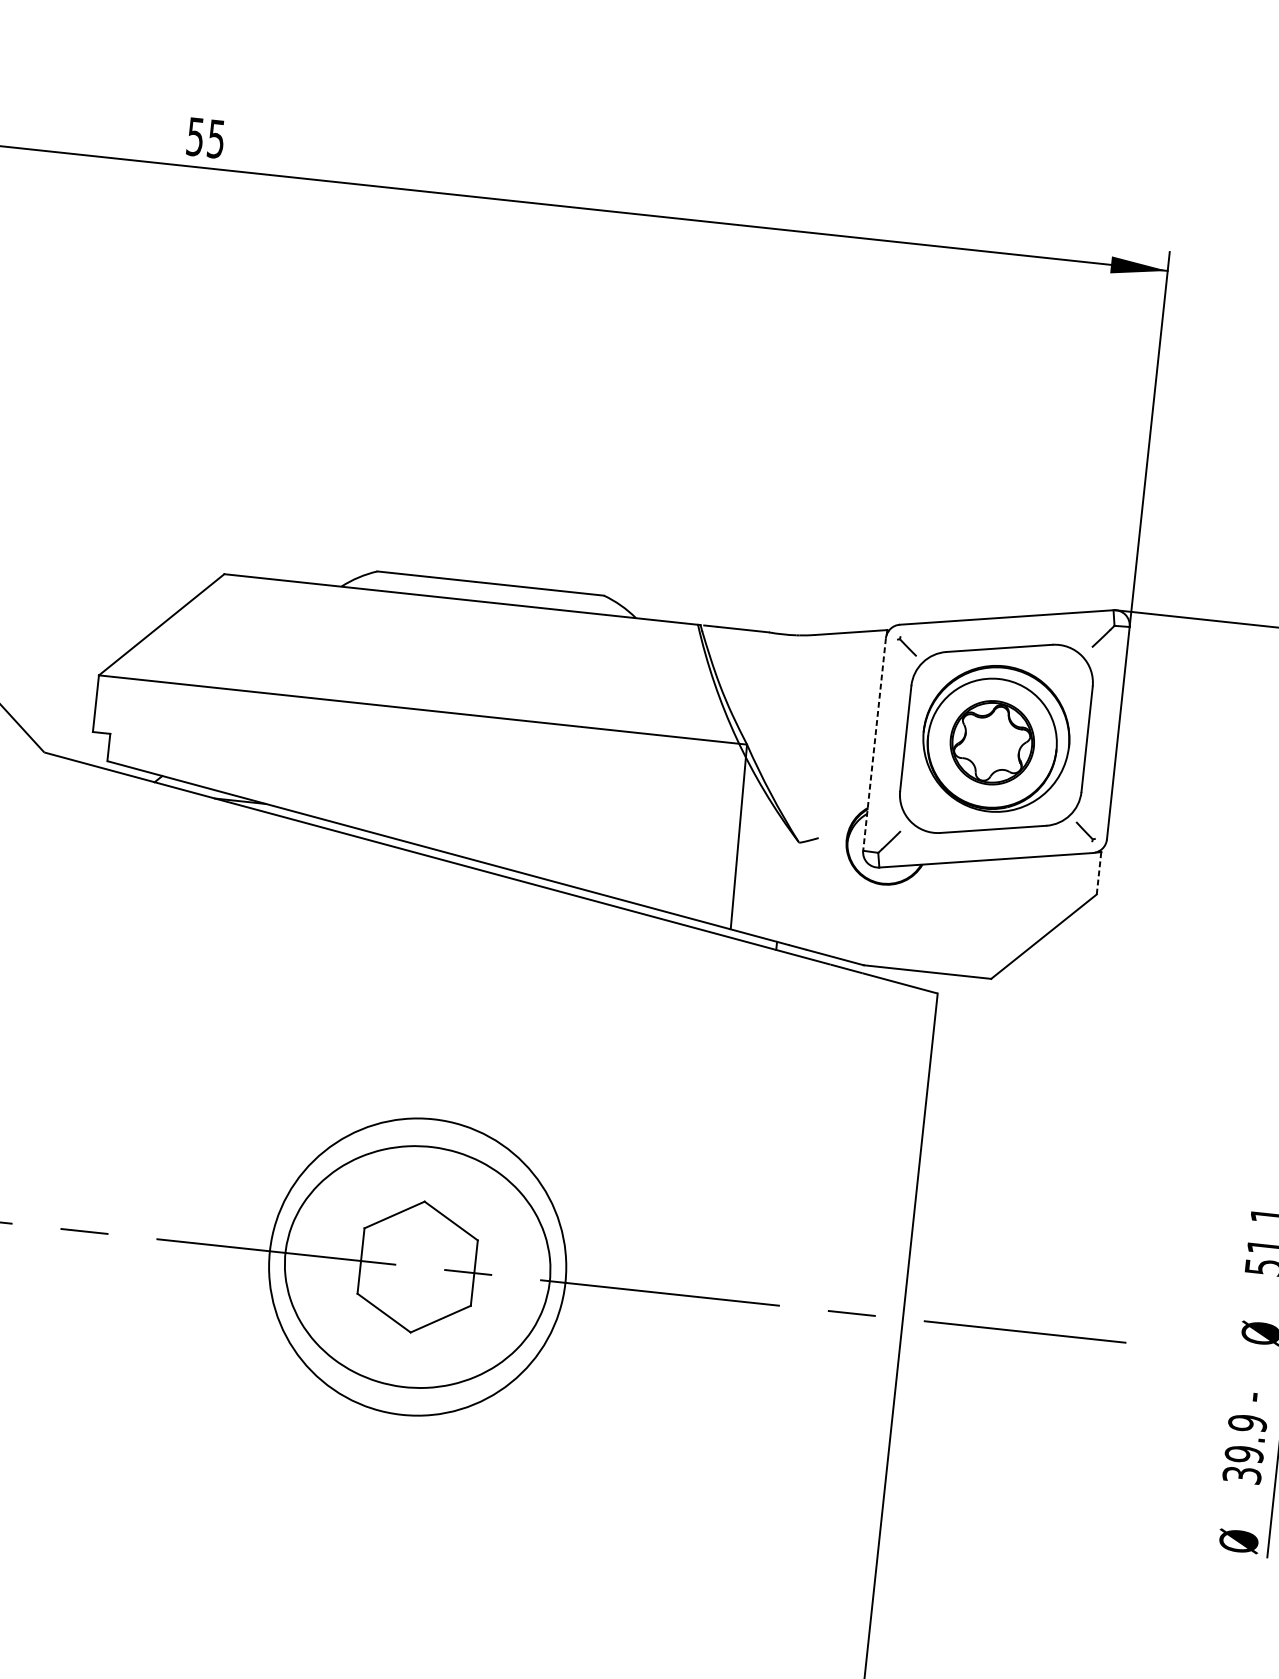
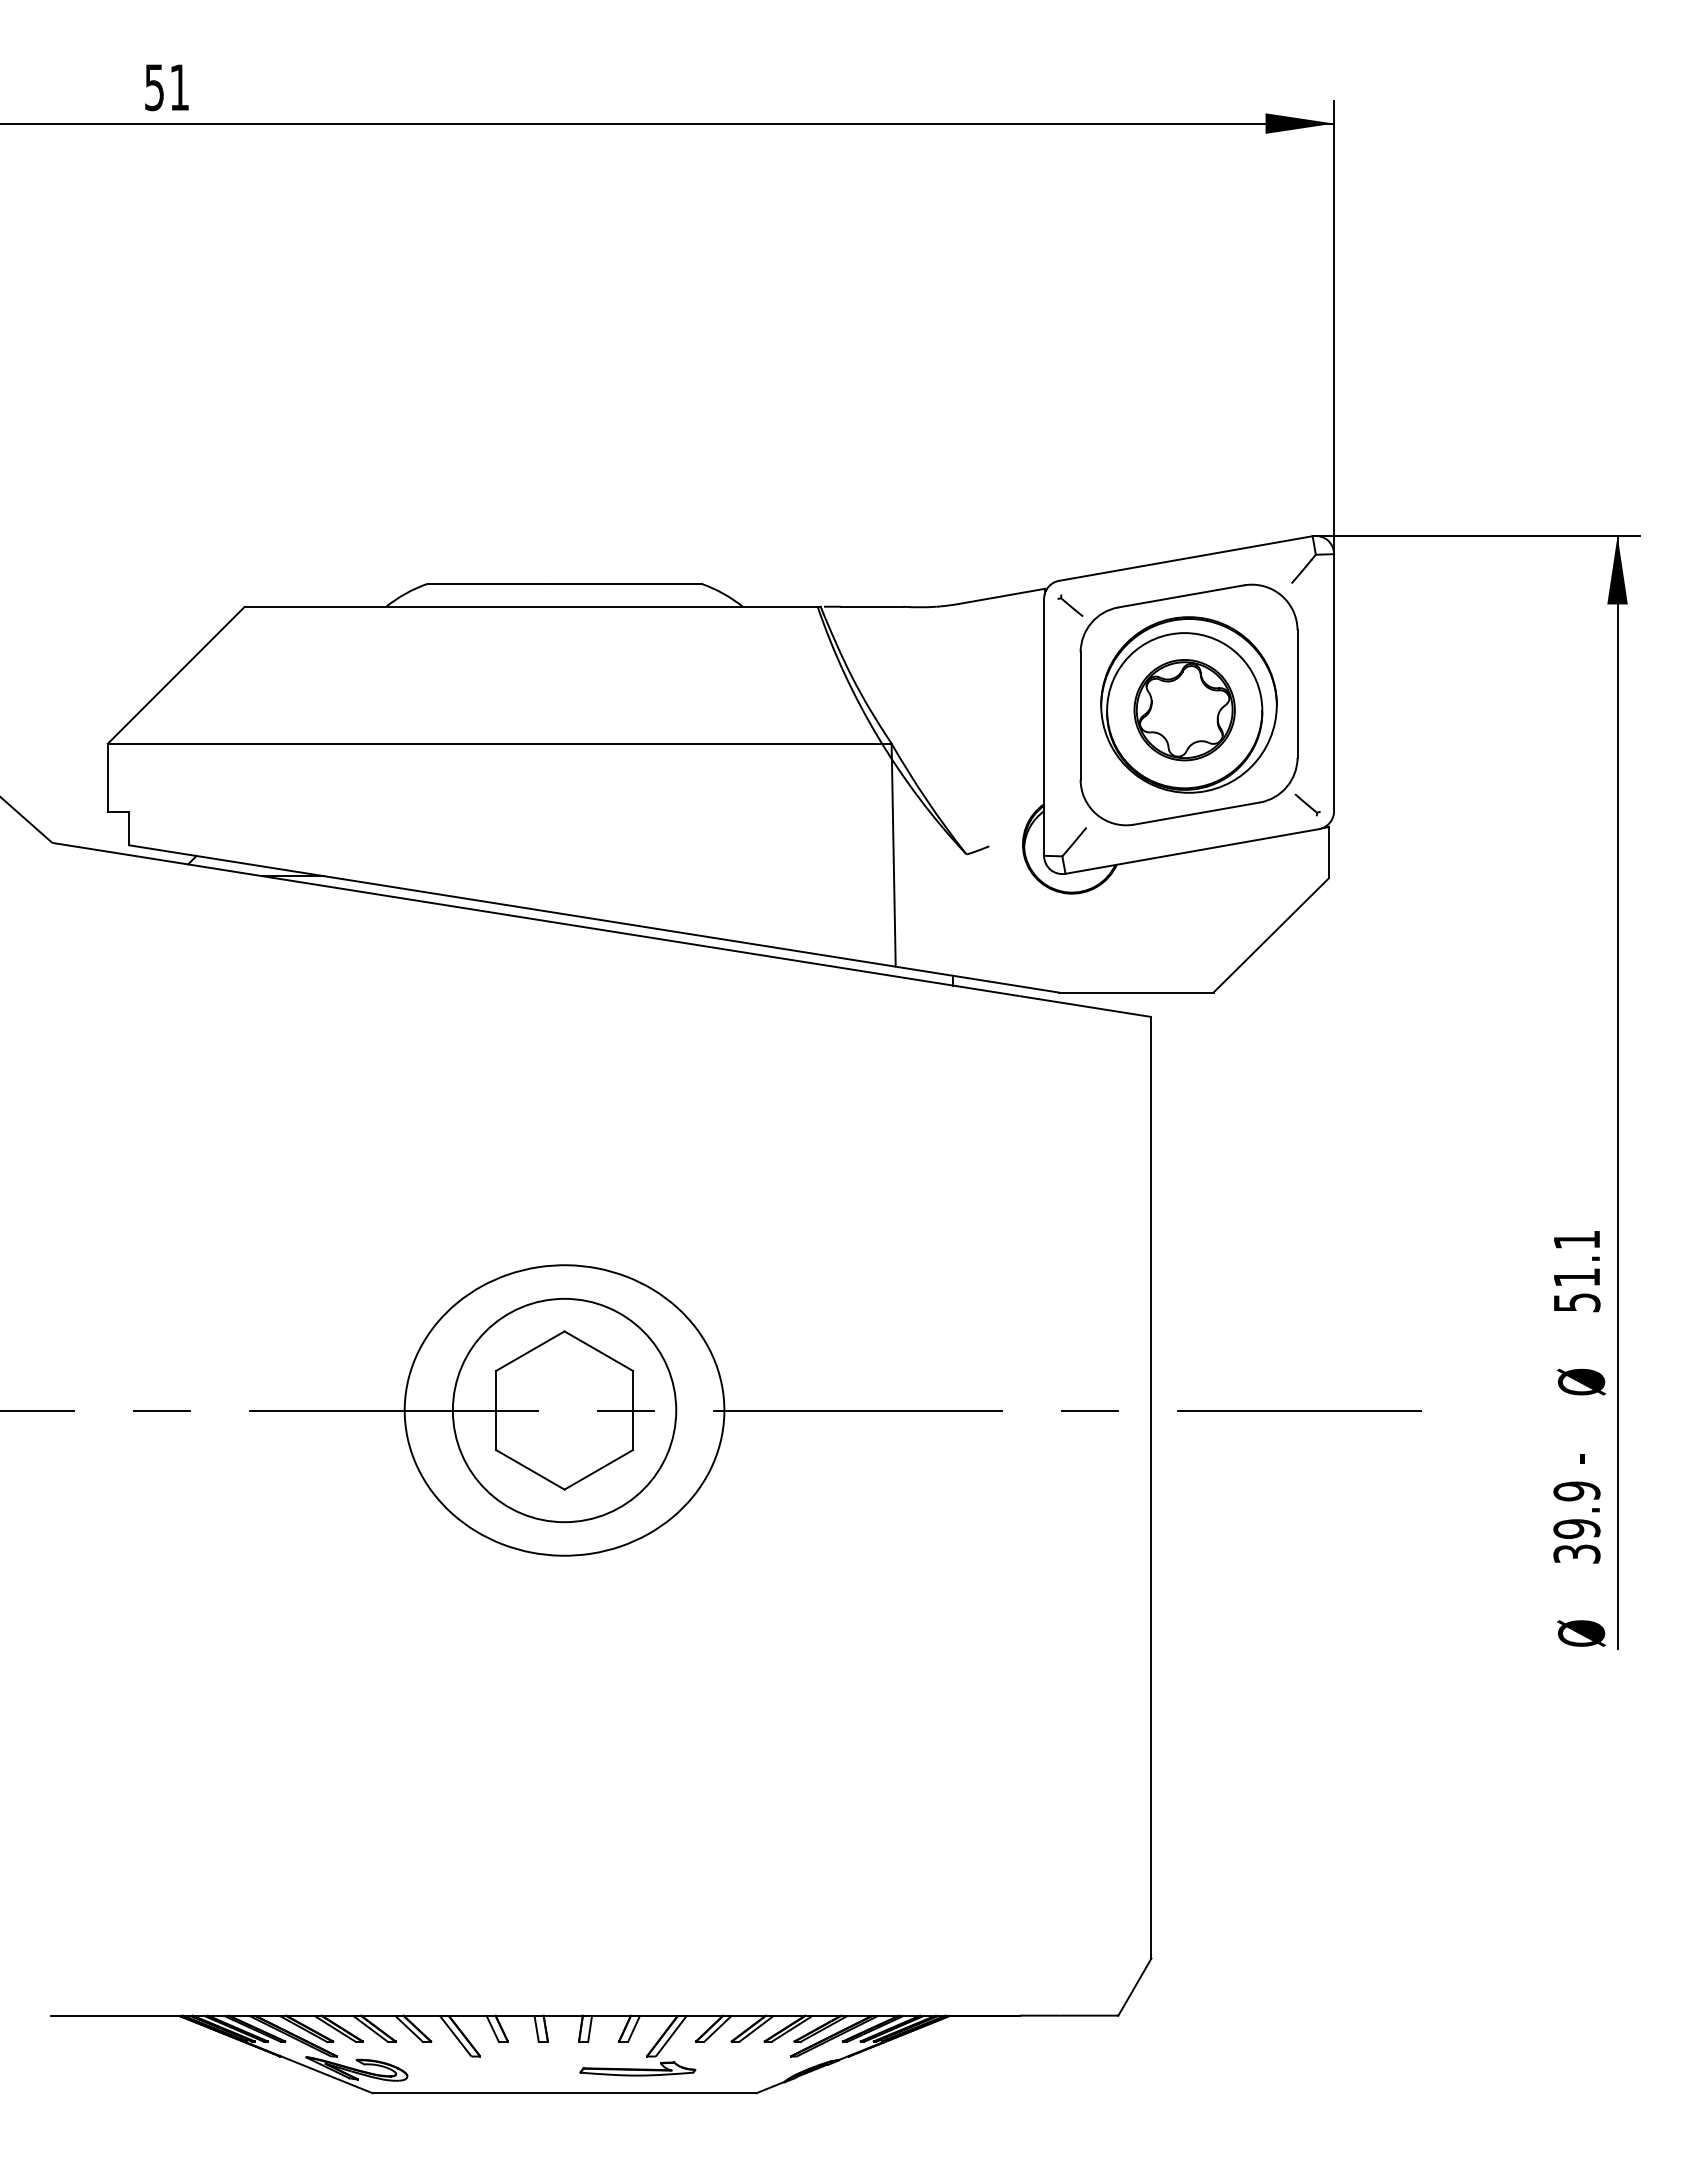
text: (216, 139) -> (179, 87), 55 -> 51
line: (874, 744) -> (1044, 727), dashed -> solid
line: (1098, 873) -> (1328, 852), dashed -> solid
circle: (417, 1267) -> (564, 1410), size x0.62

